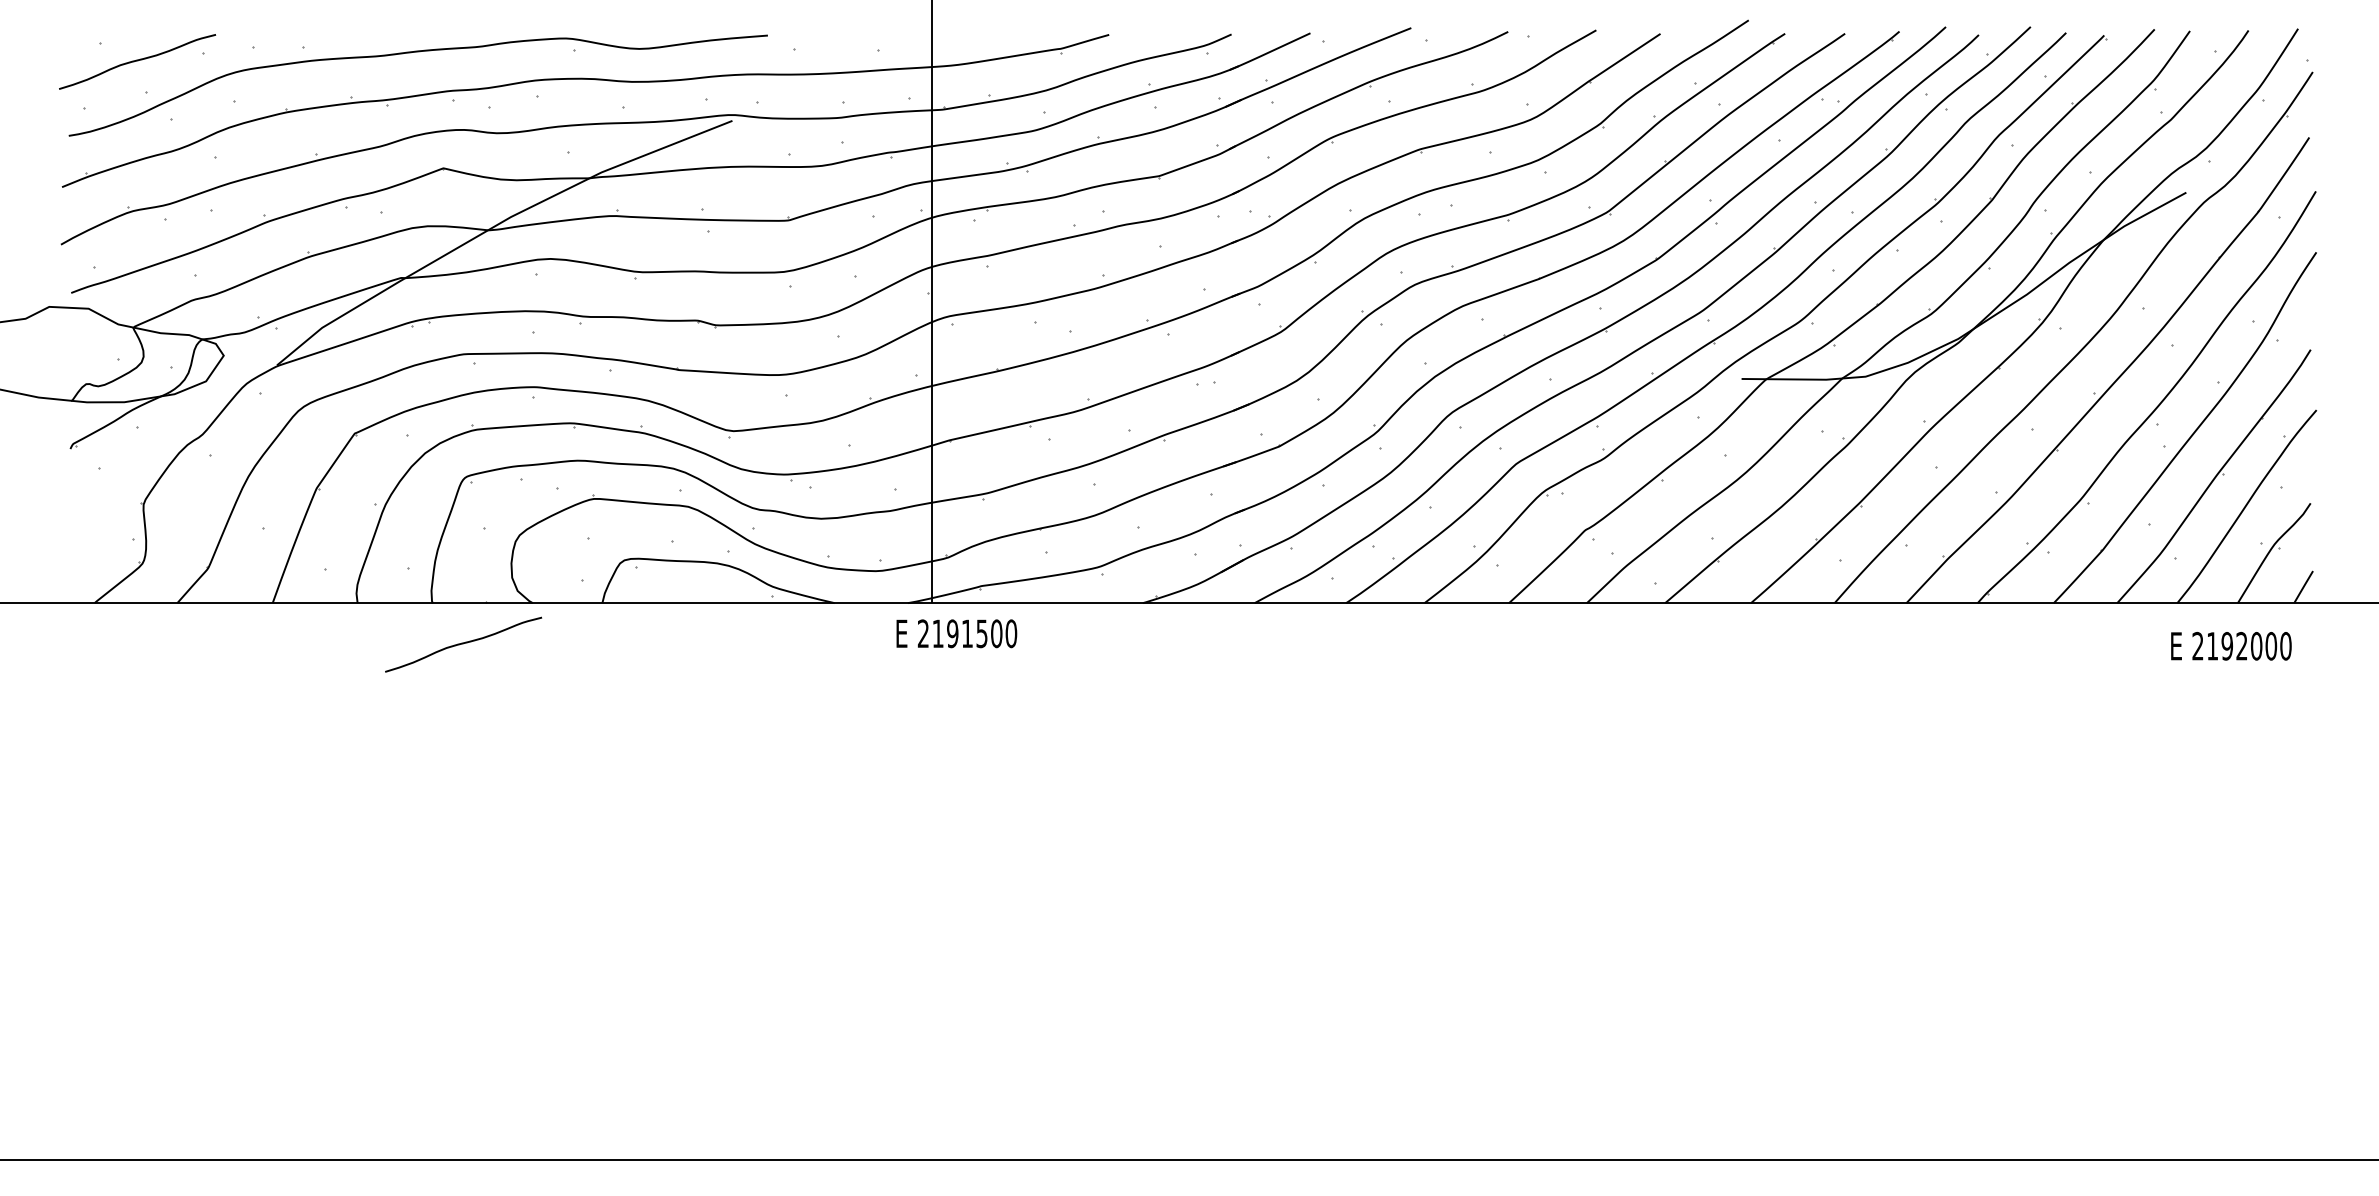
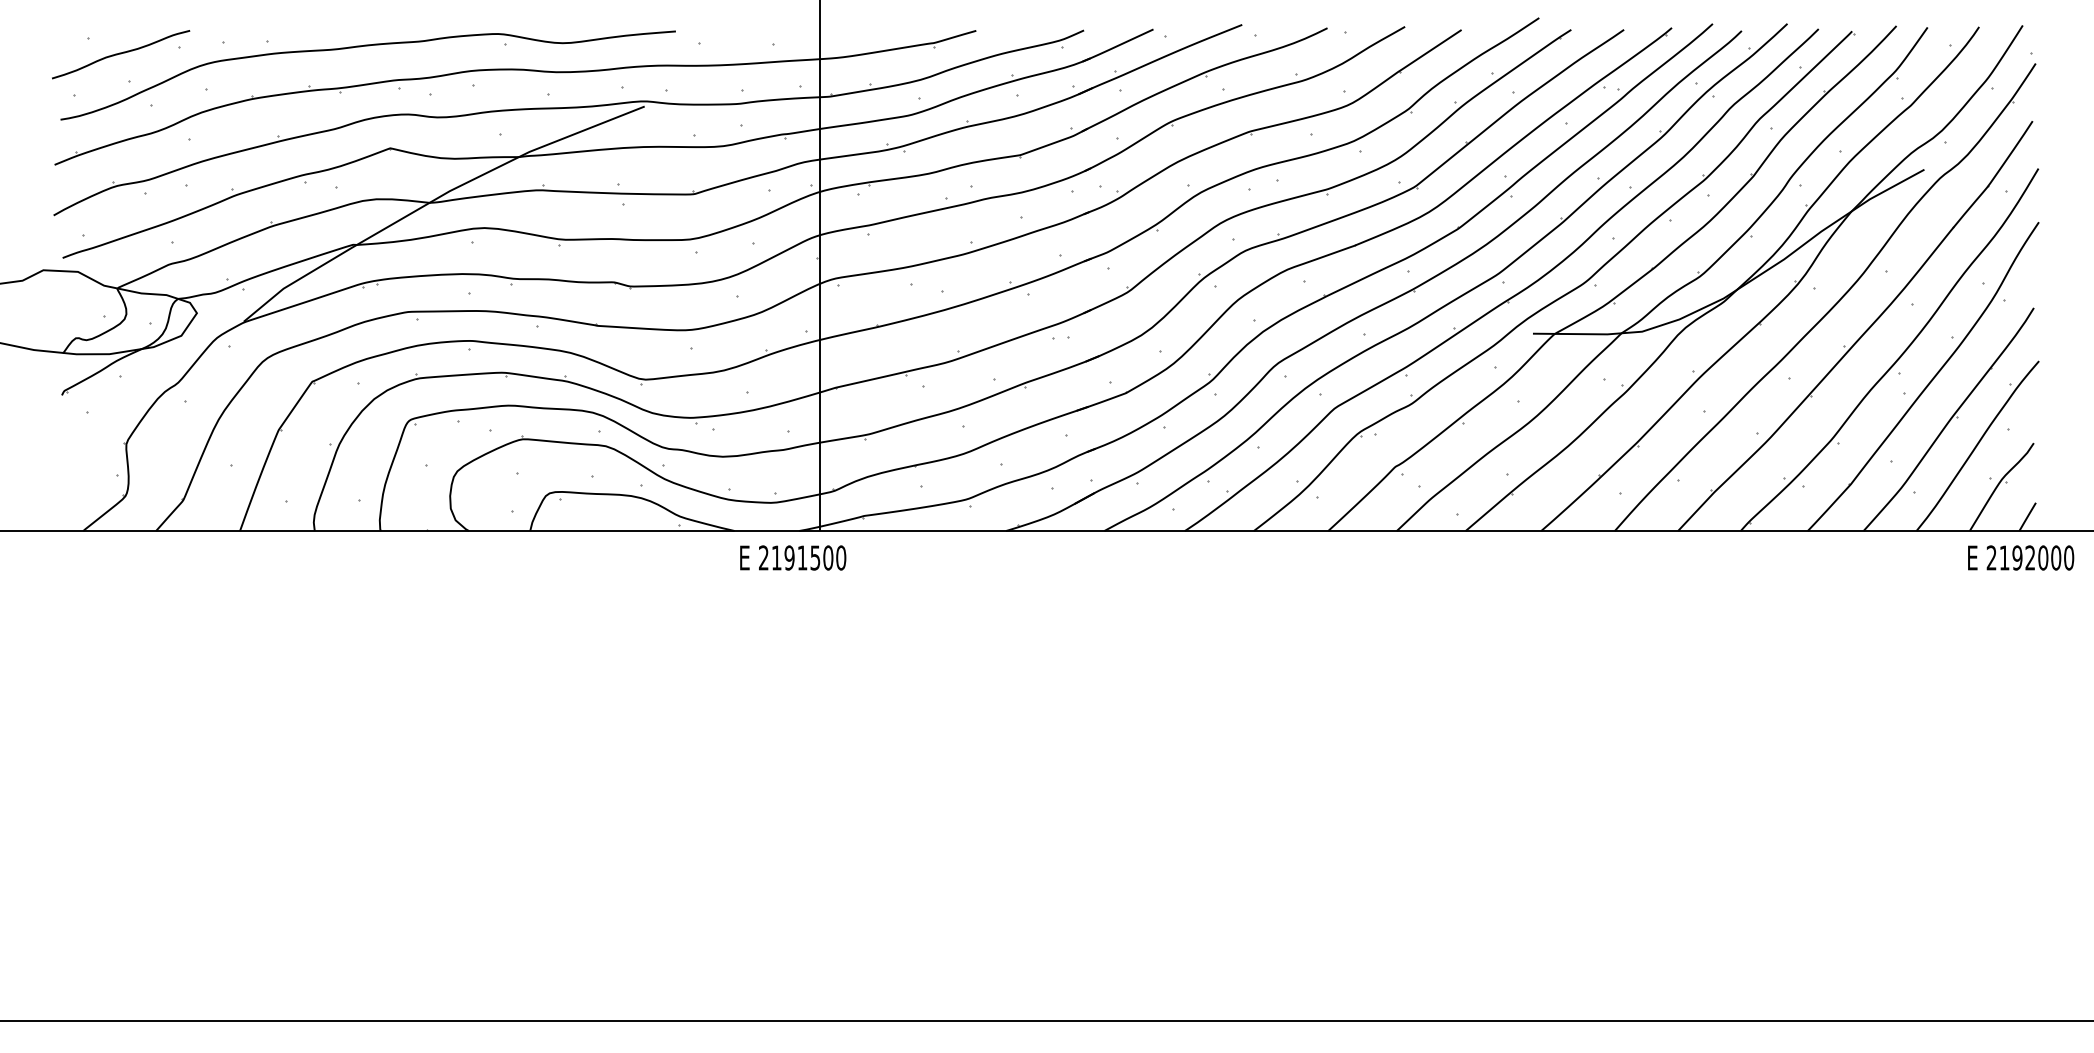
text: (957, 633) -> (793, 557), moved
curve: (464, 644) -> (408, 567), removed
text: (2231, 645) -> (2021, 557), moved

